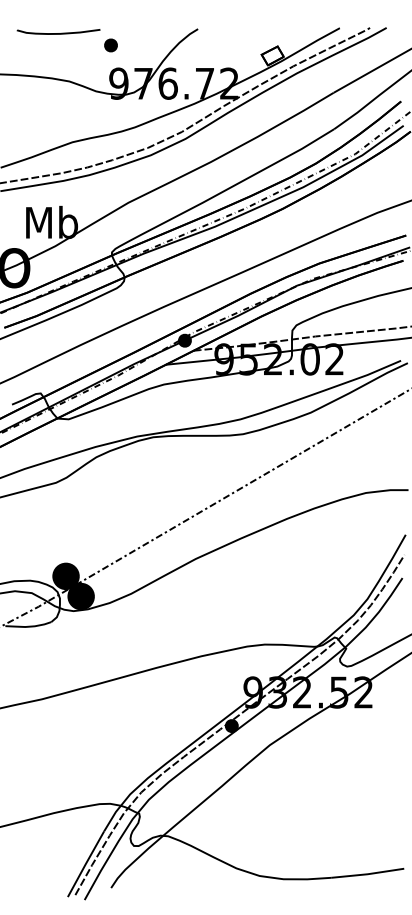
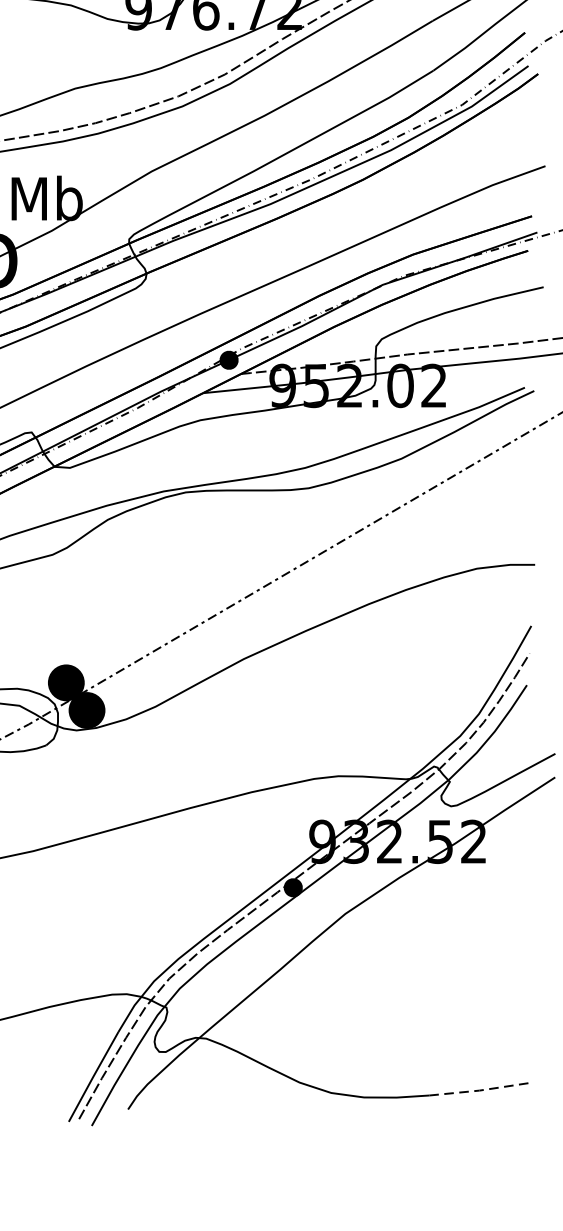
line: (367, 874) -> (478, 1090), solid -> dashed

